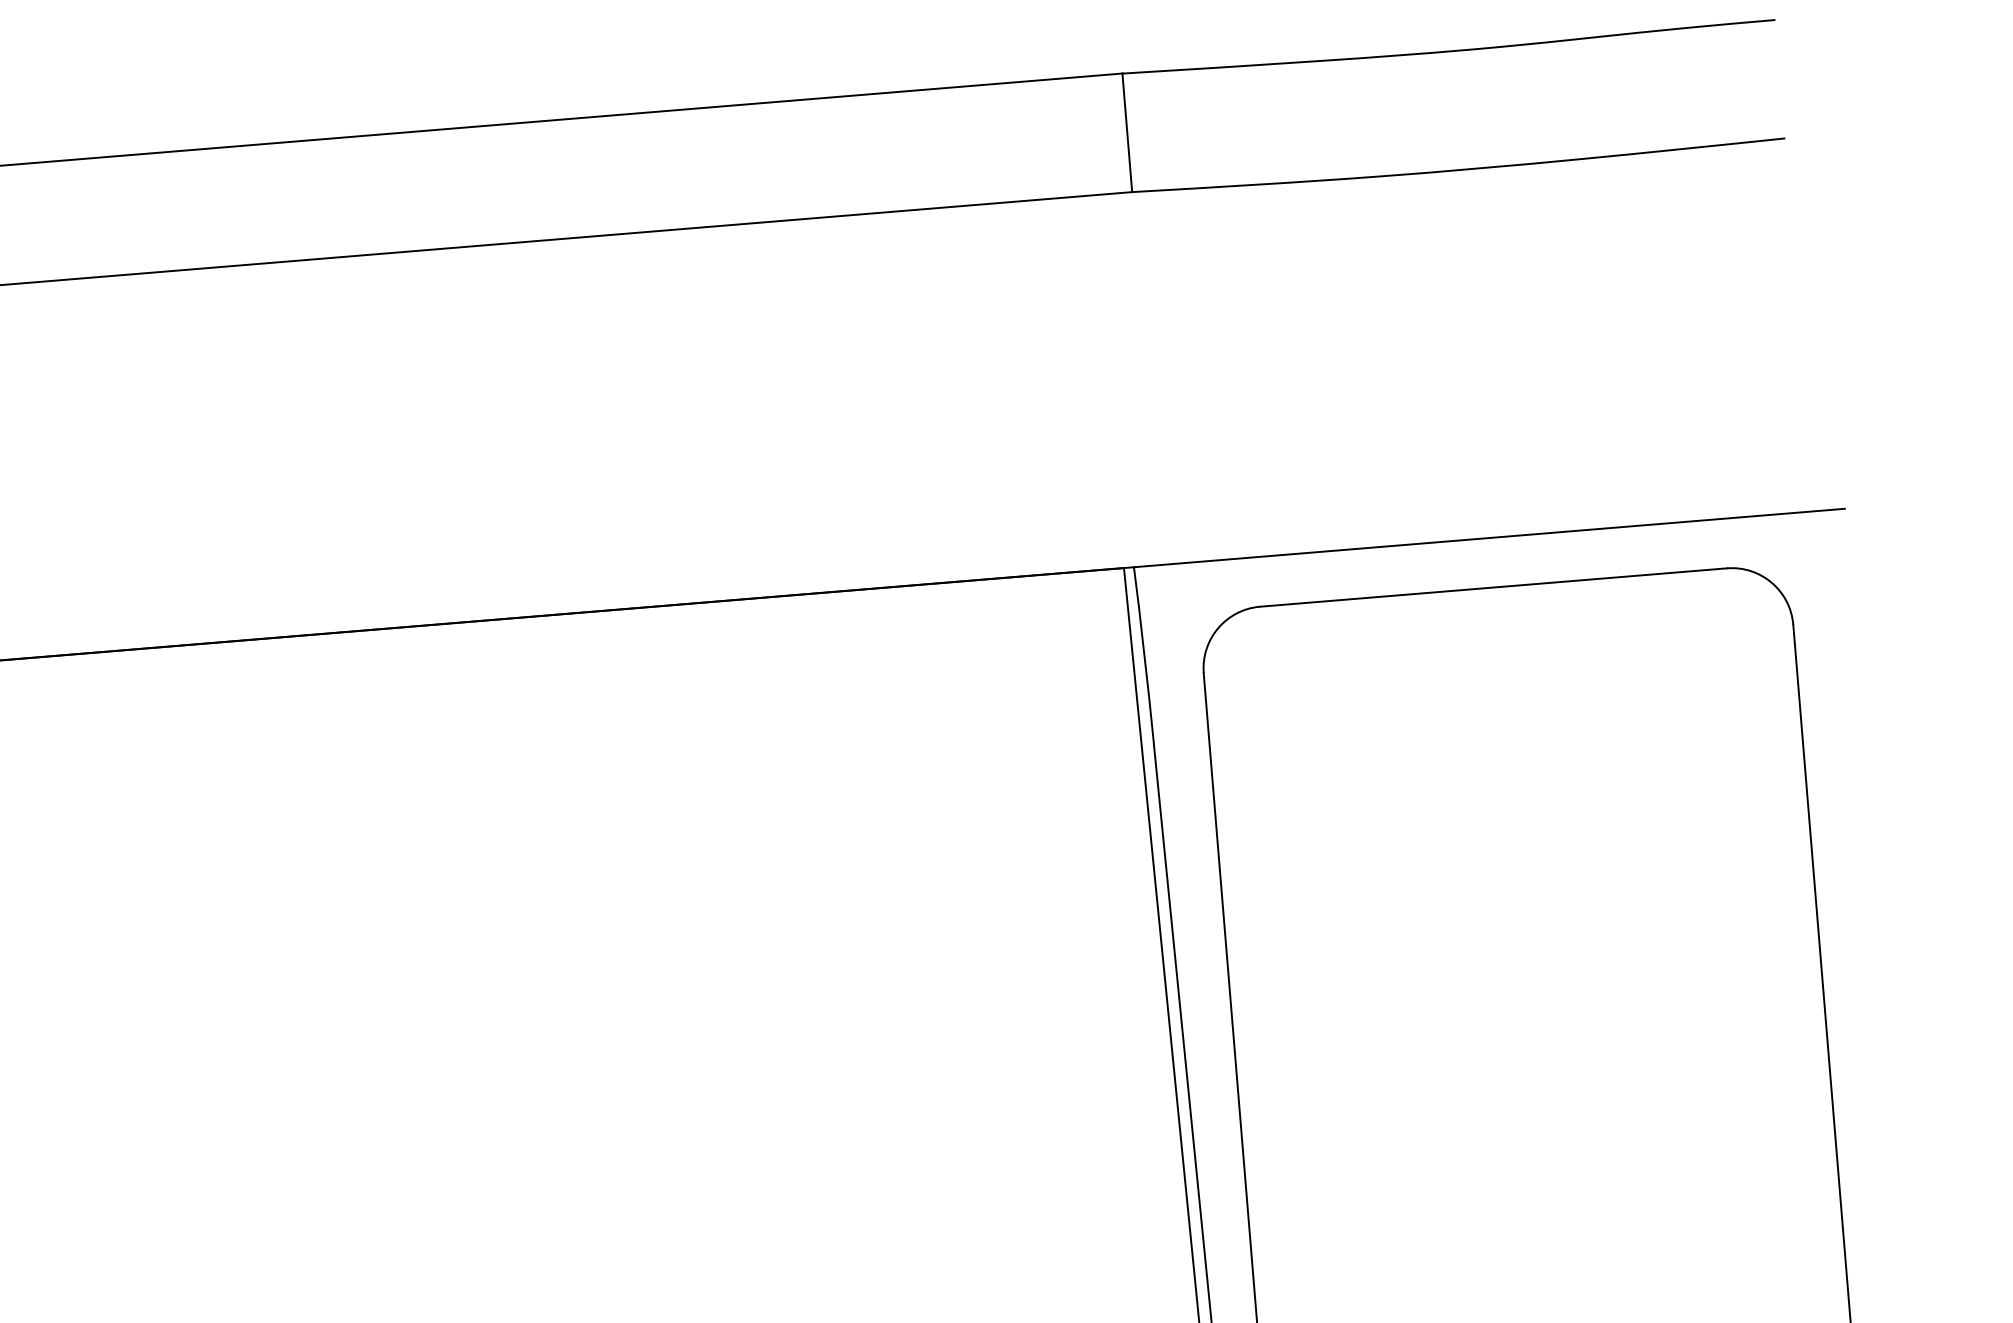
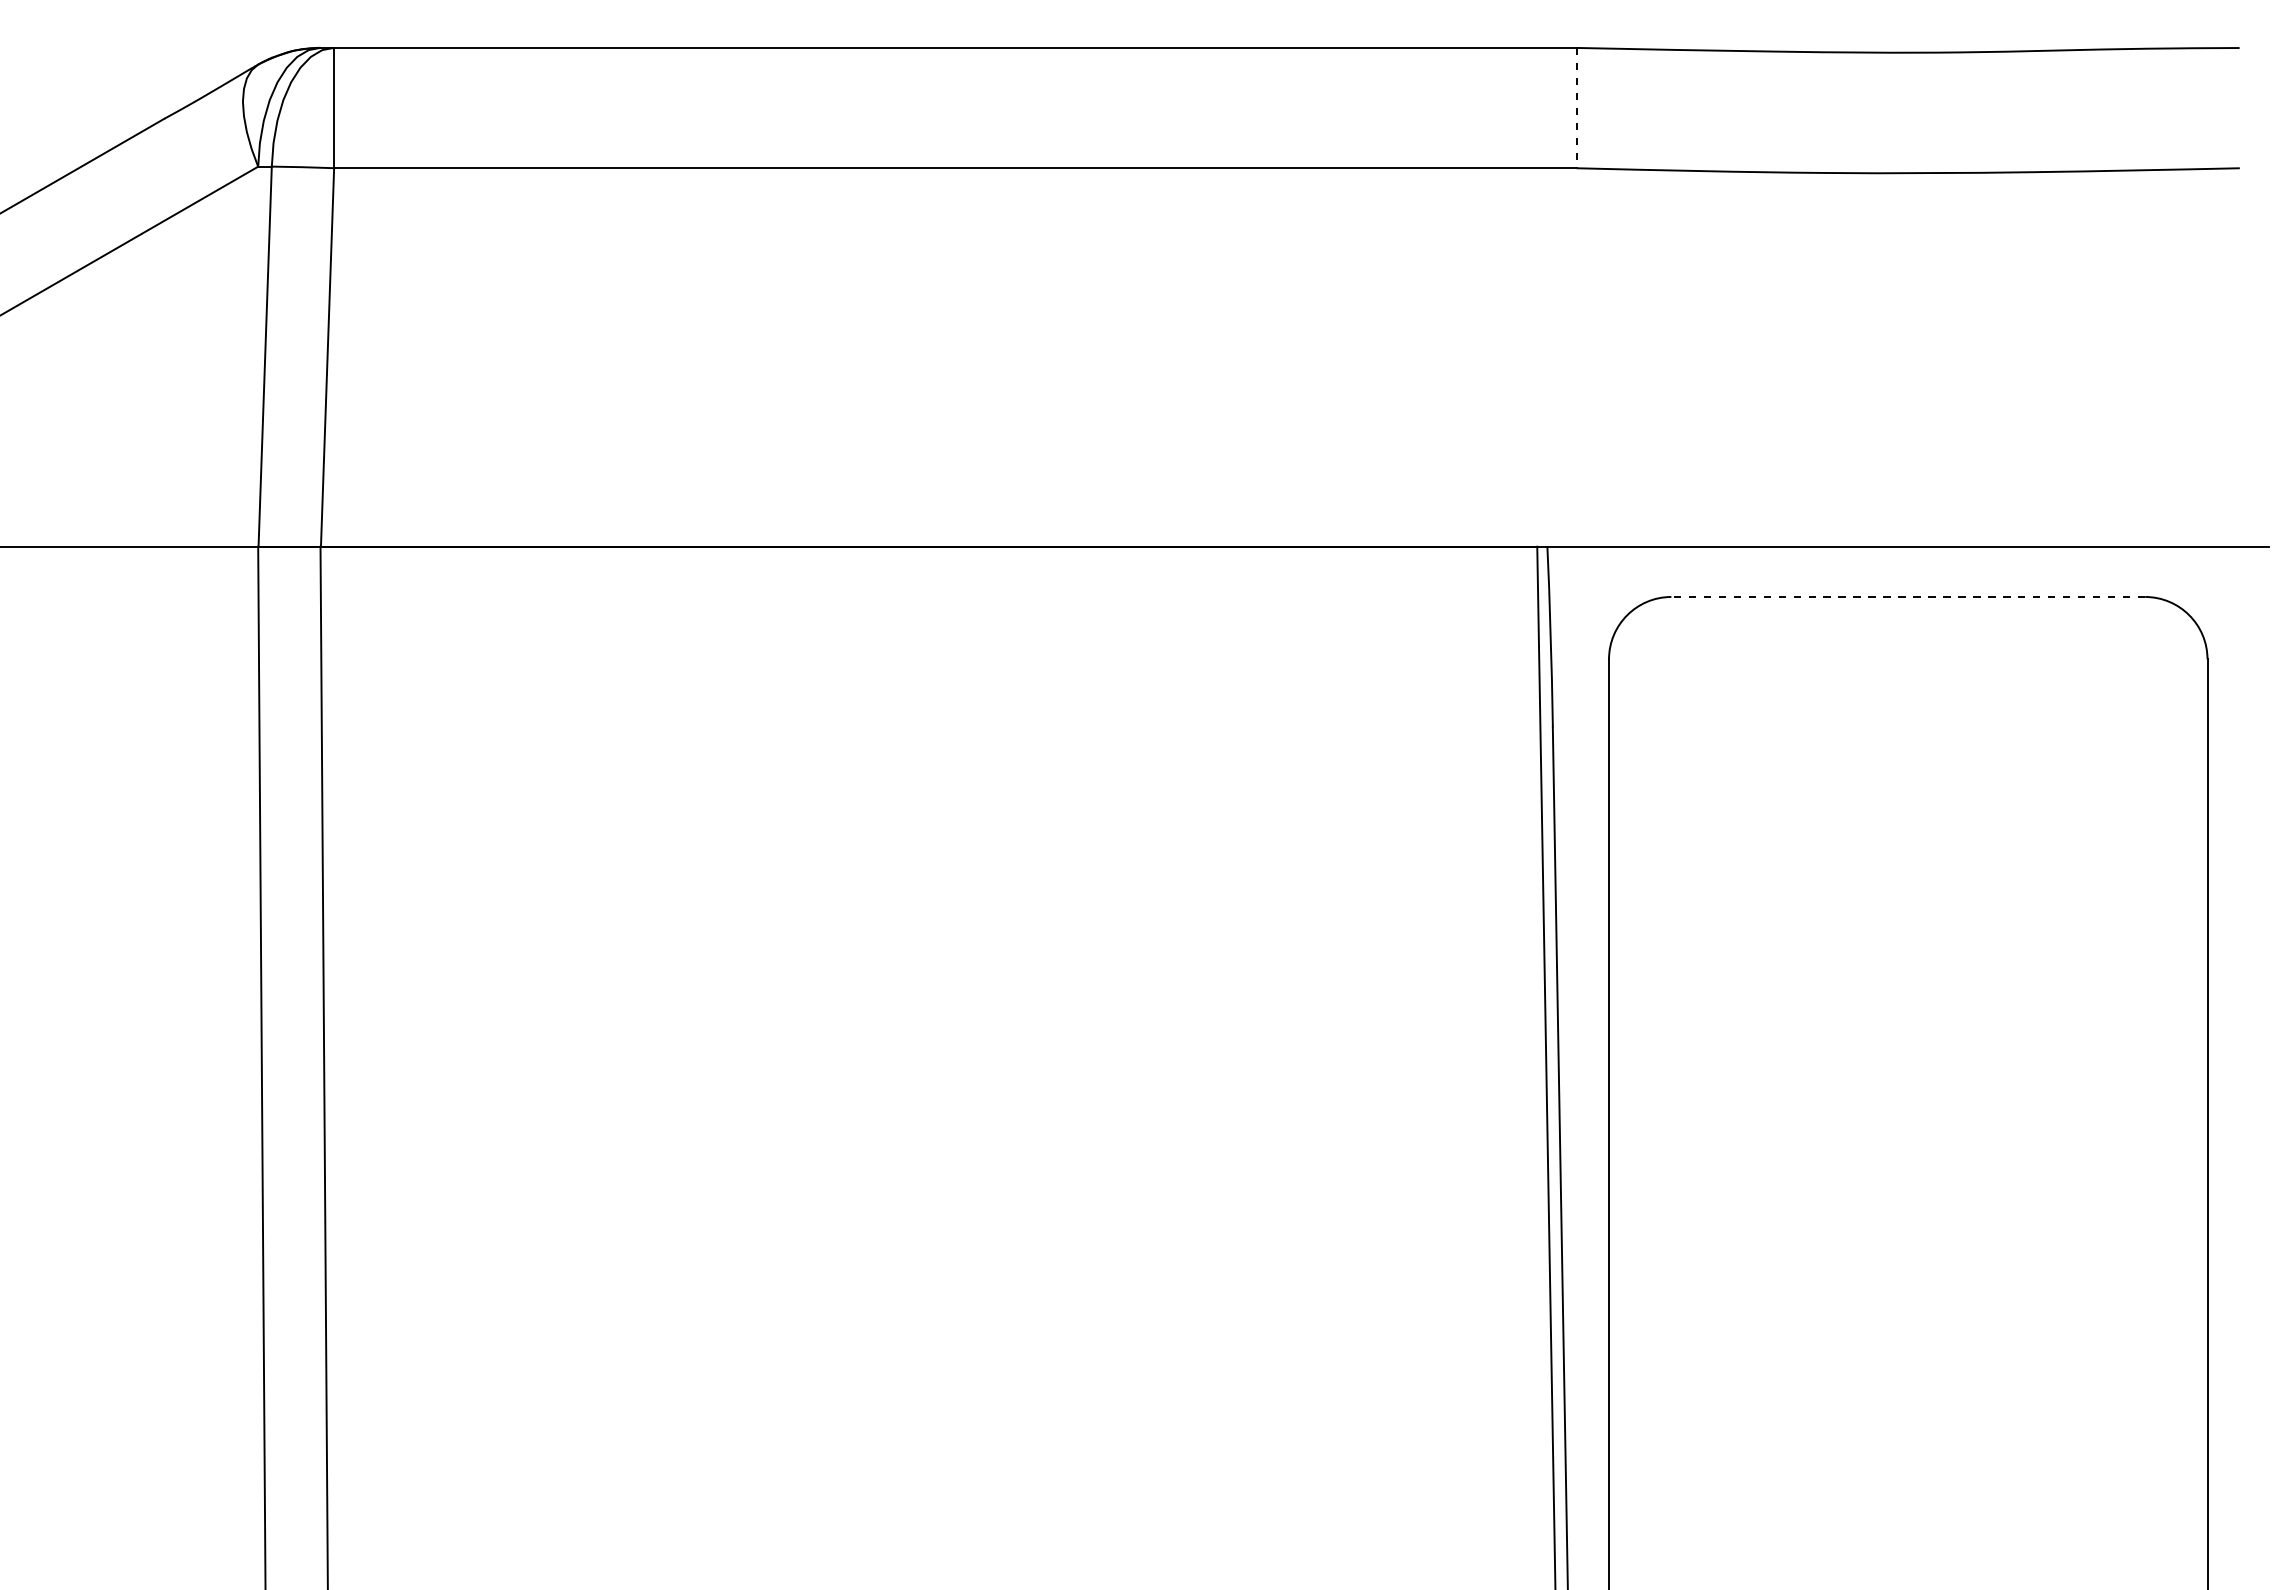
line: (1127, 133) -> (1576, 108), solid -> dashed
line: (1493, 587) -> (1908, 596), solid -> dashed

